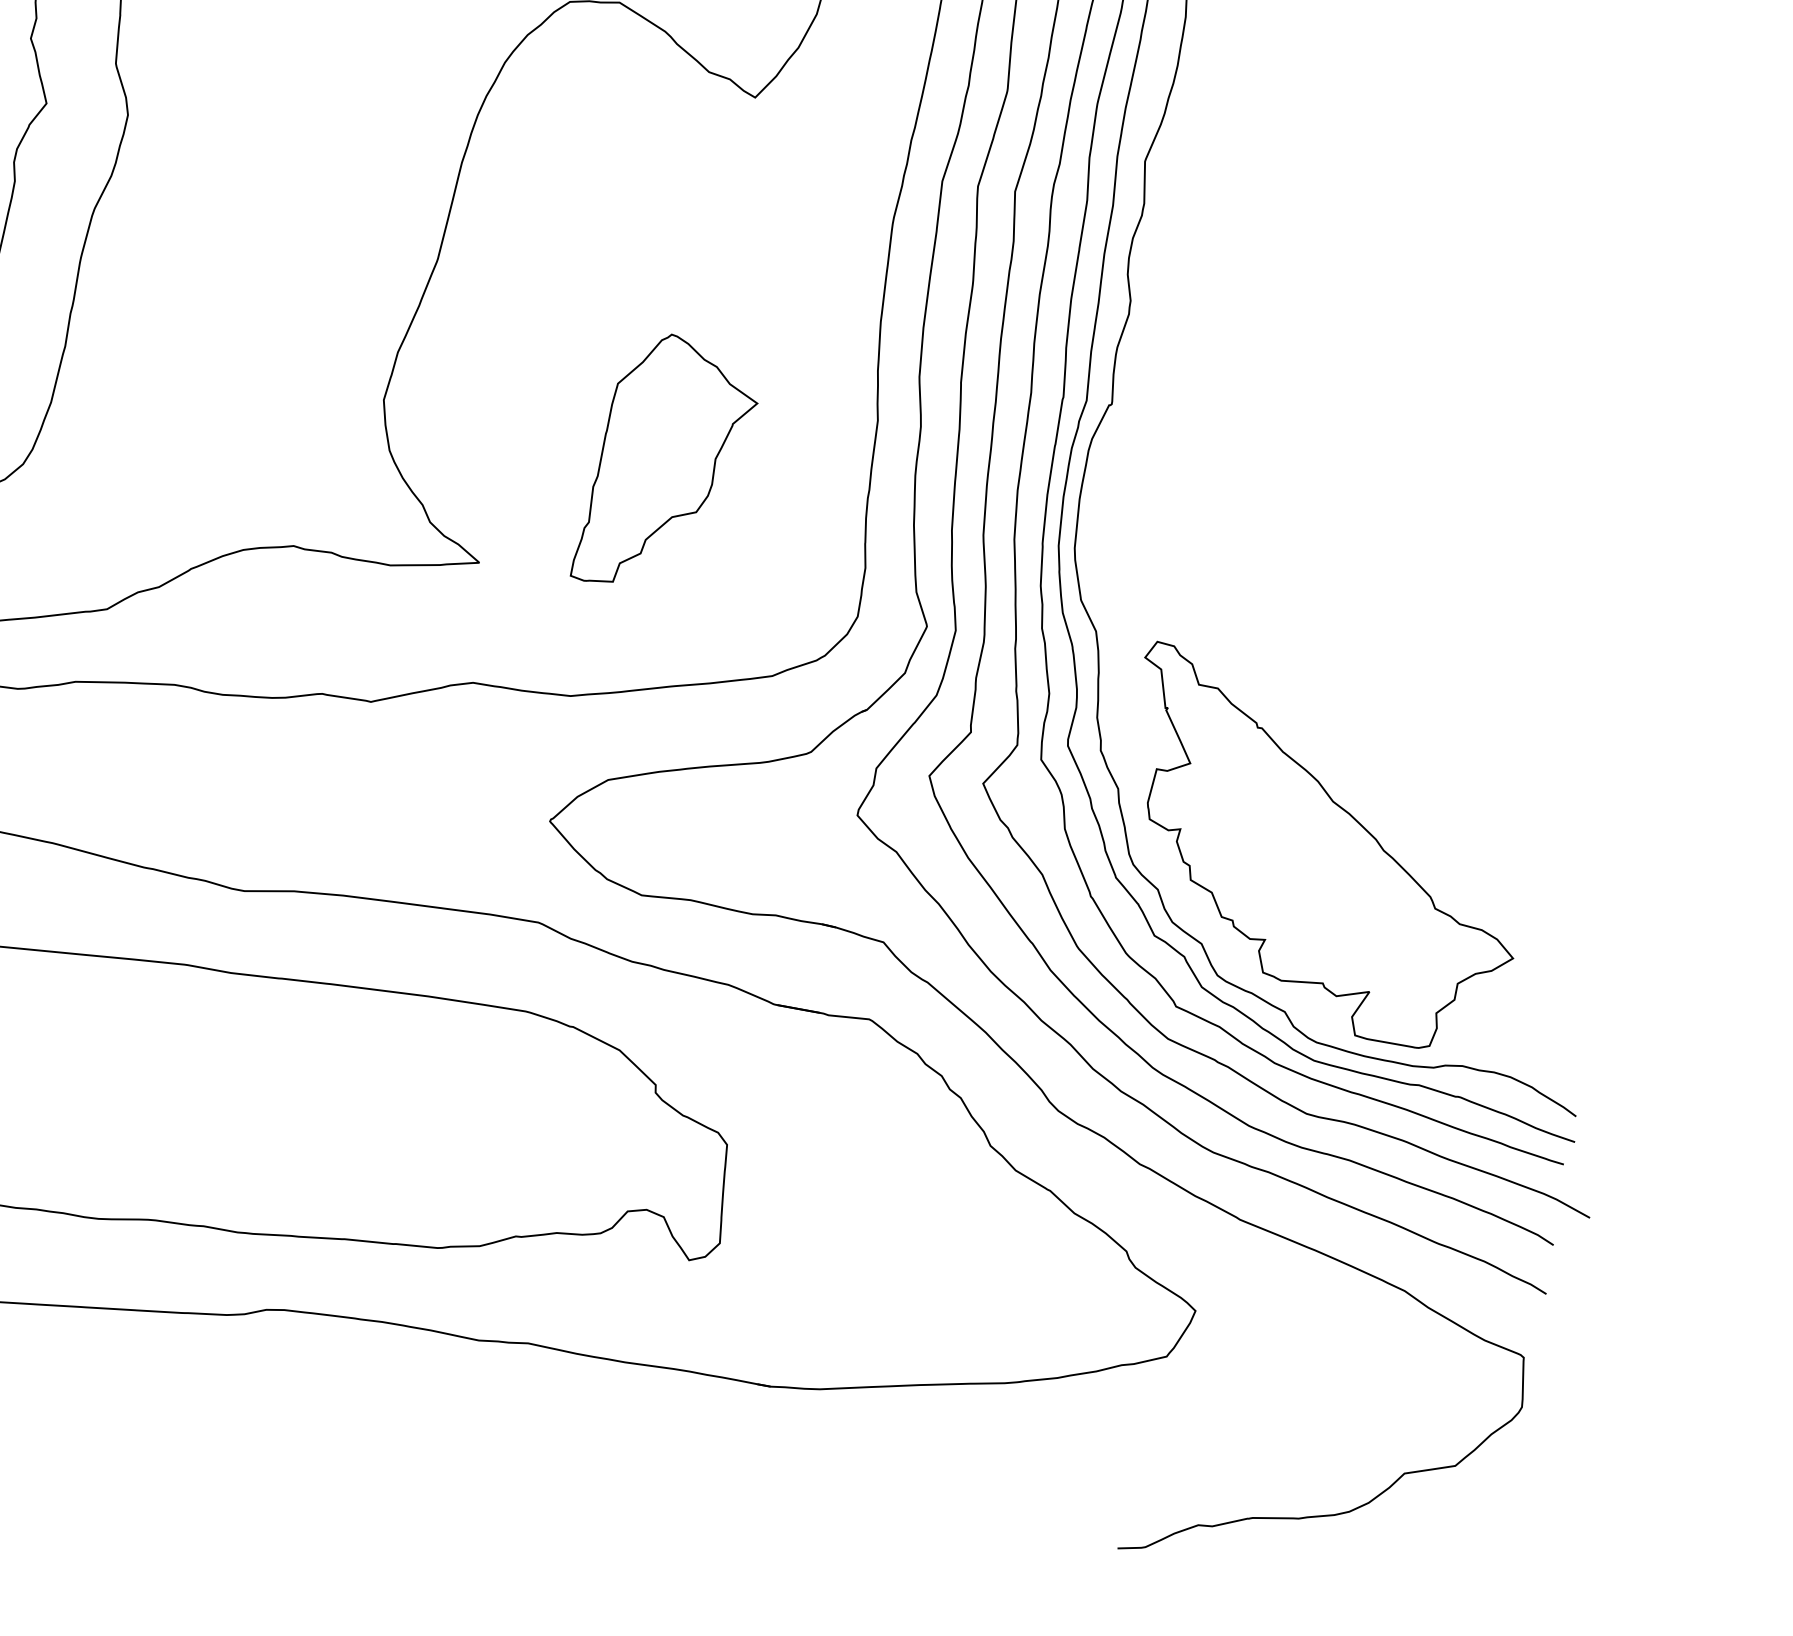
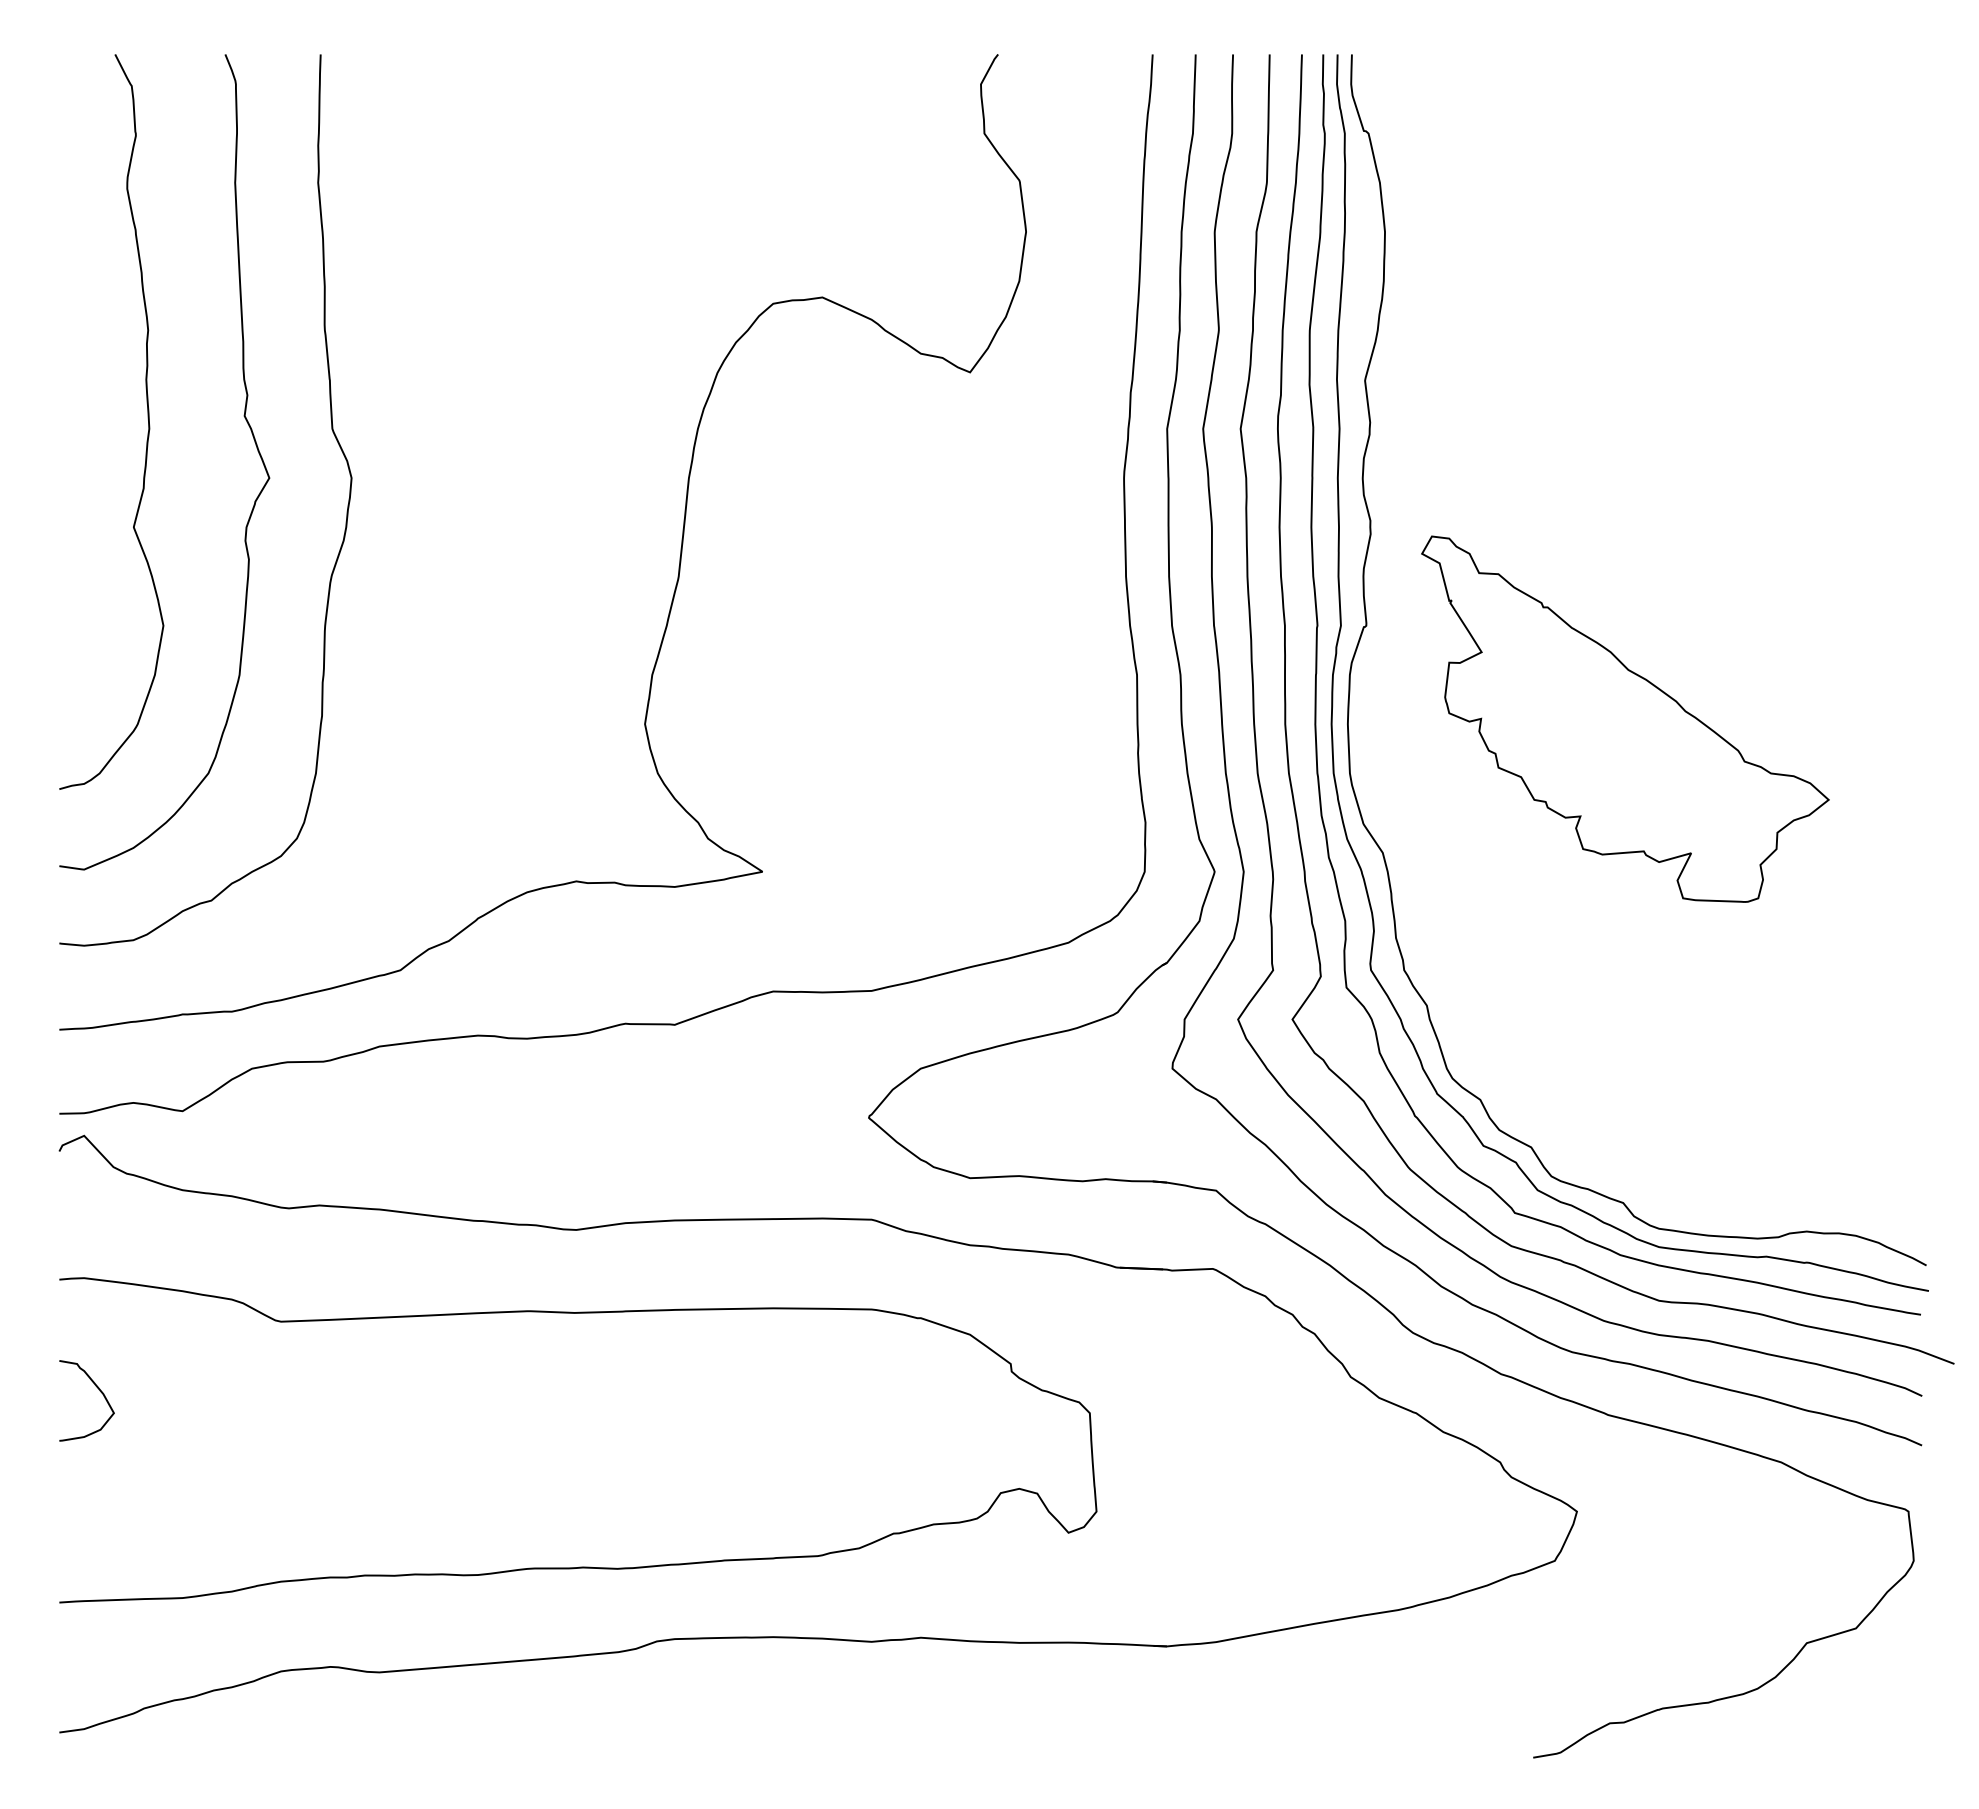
part: (668, 463) -> (935, 746), removed
part: (1323, 849) -> (1625, 718), moved

